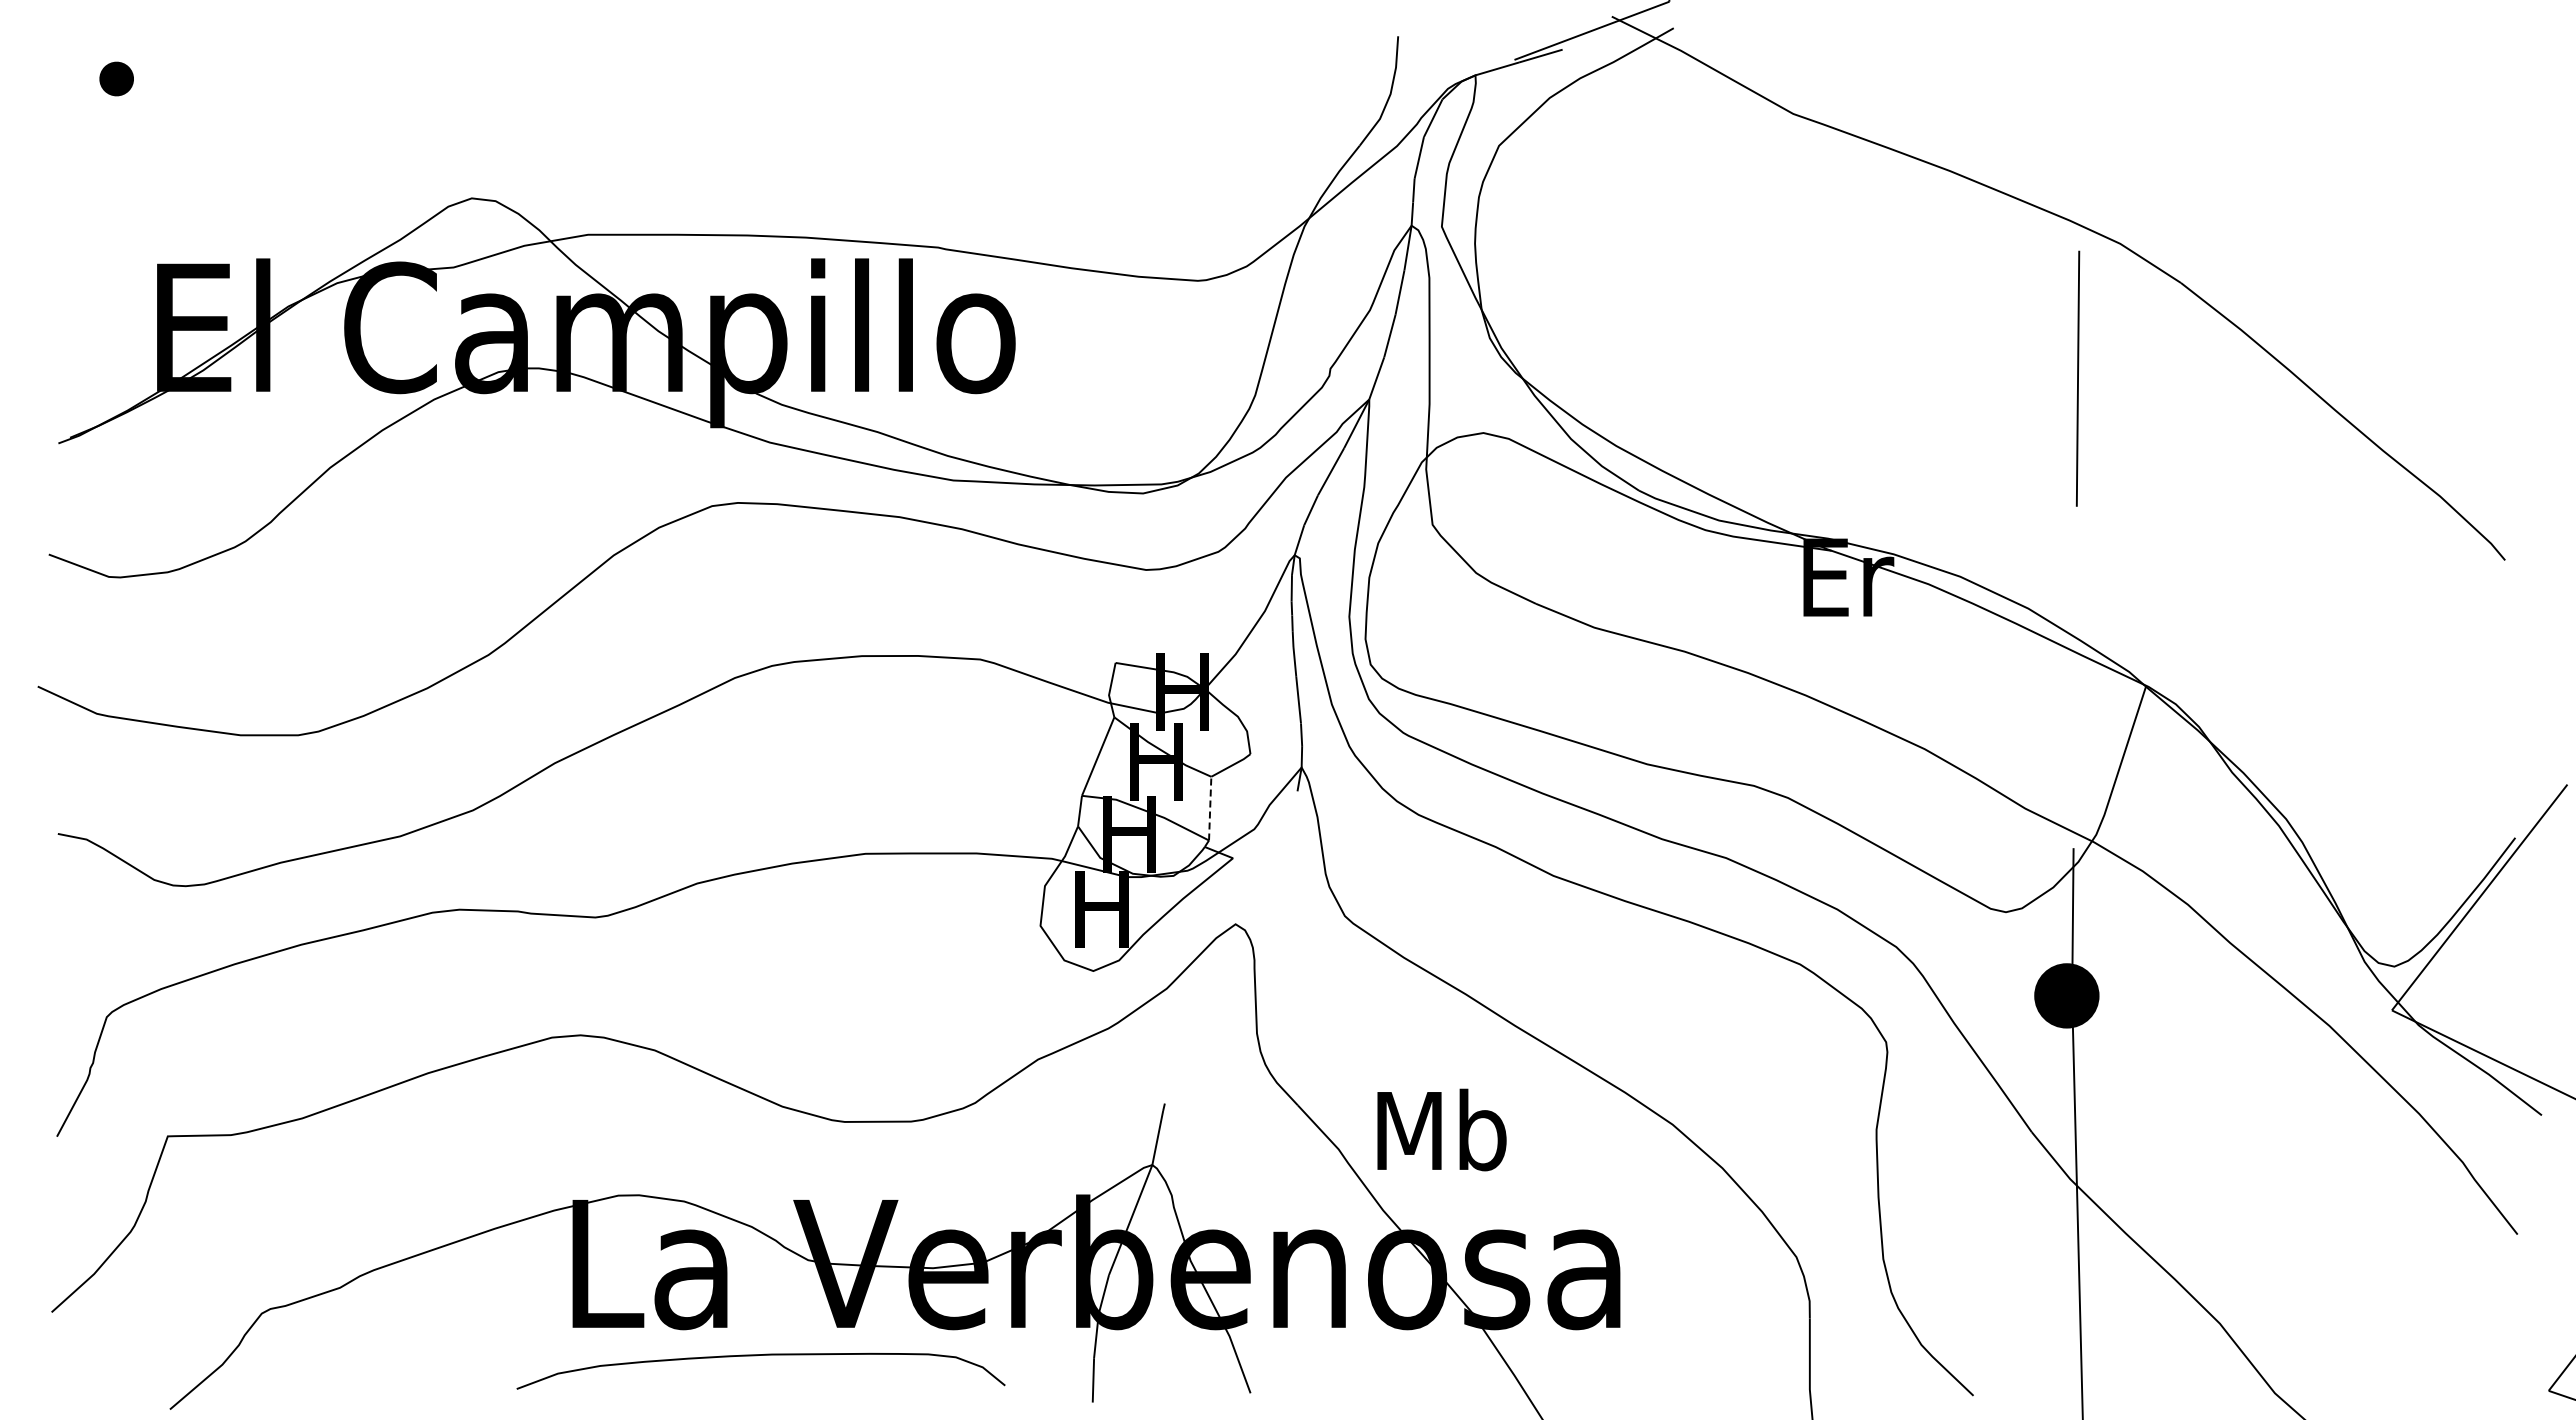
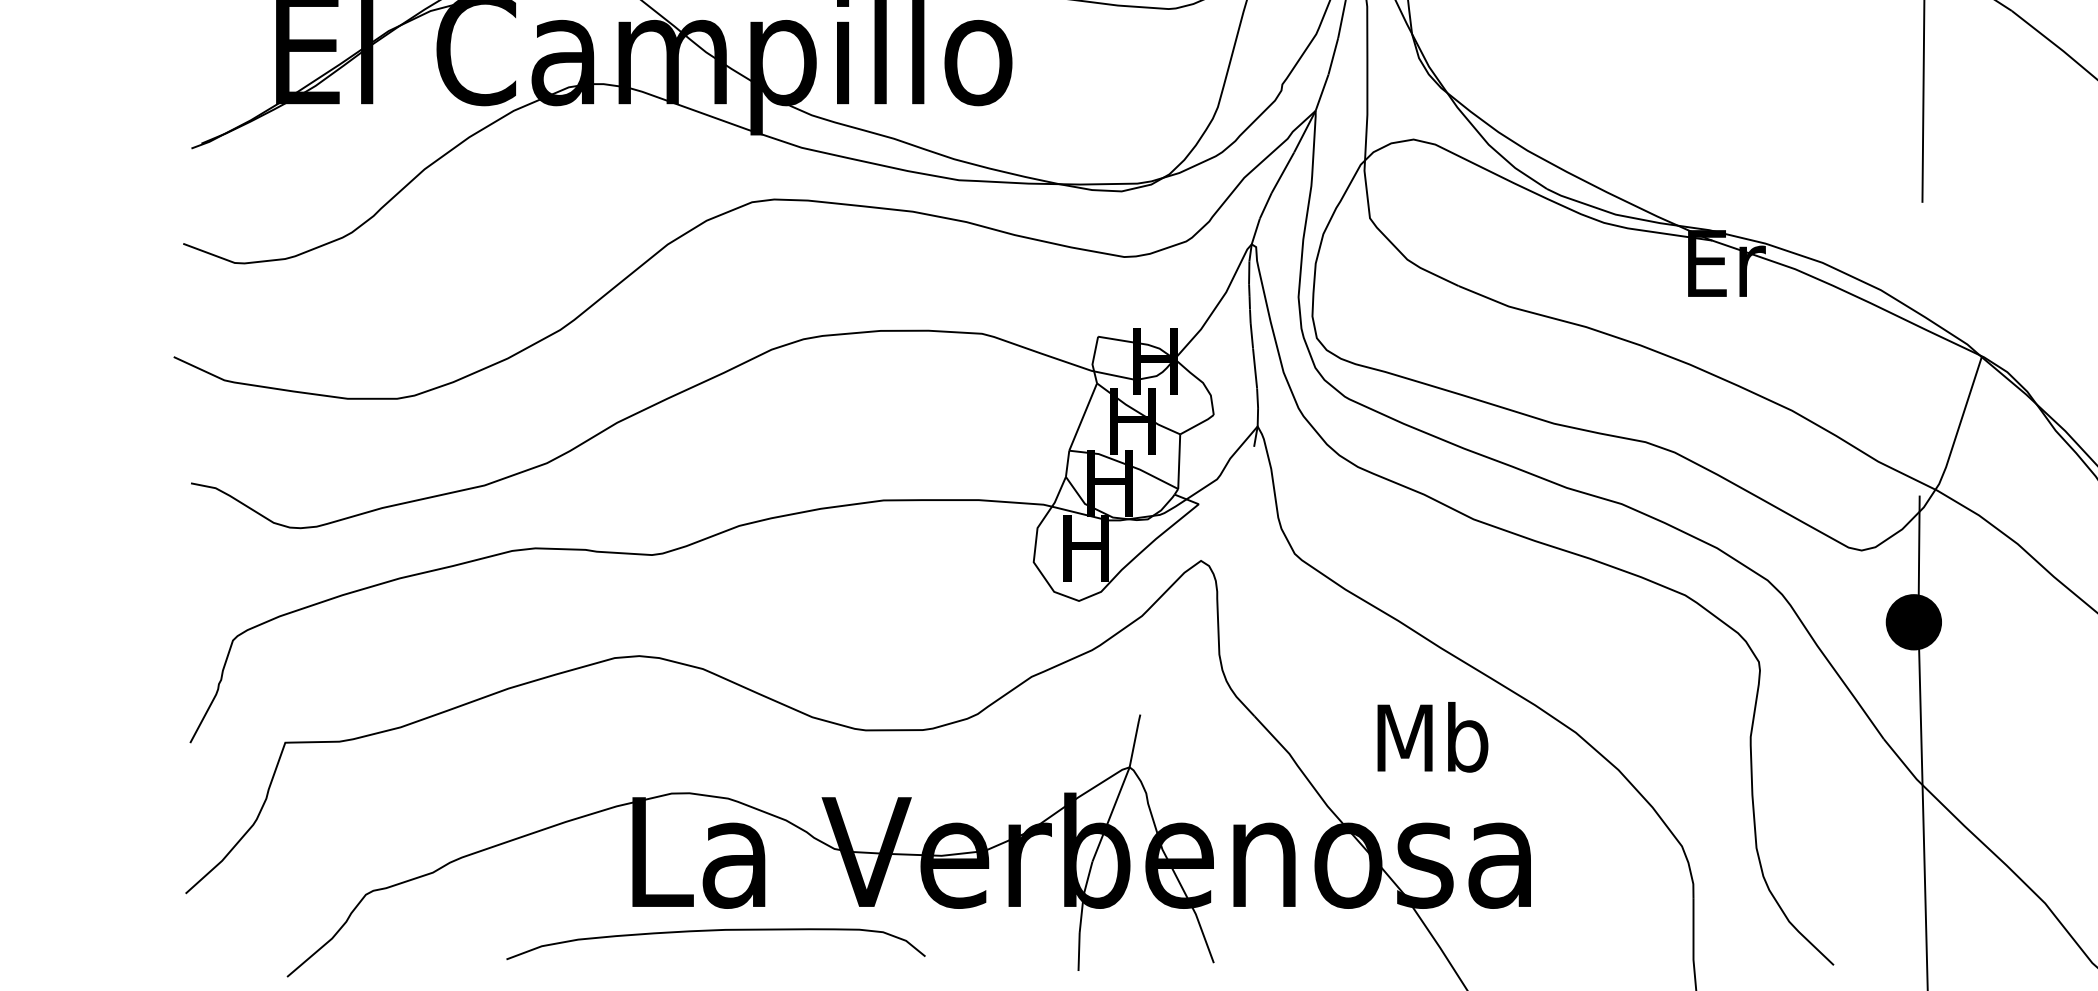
line: (1210, 808) -> (1179, 461), dashed -> solid
text: (1441, 1129) -> (1432, 736), moved
curve: (756, 1356) -> (712, 931), moved

